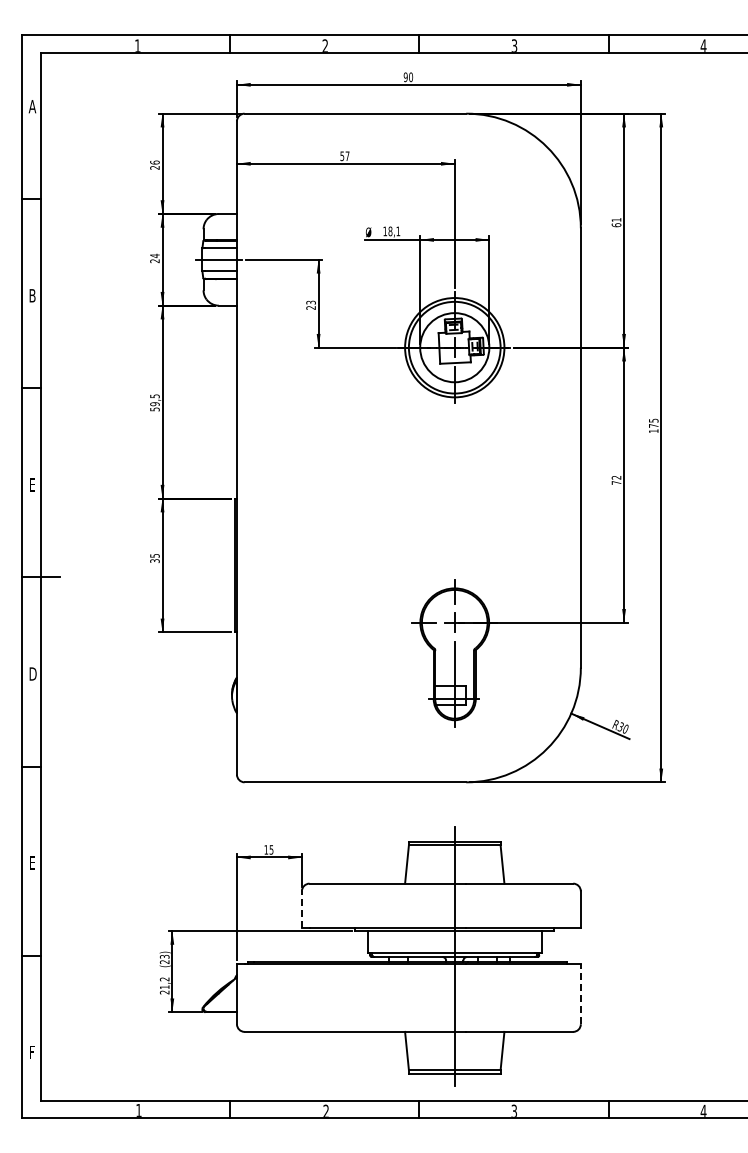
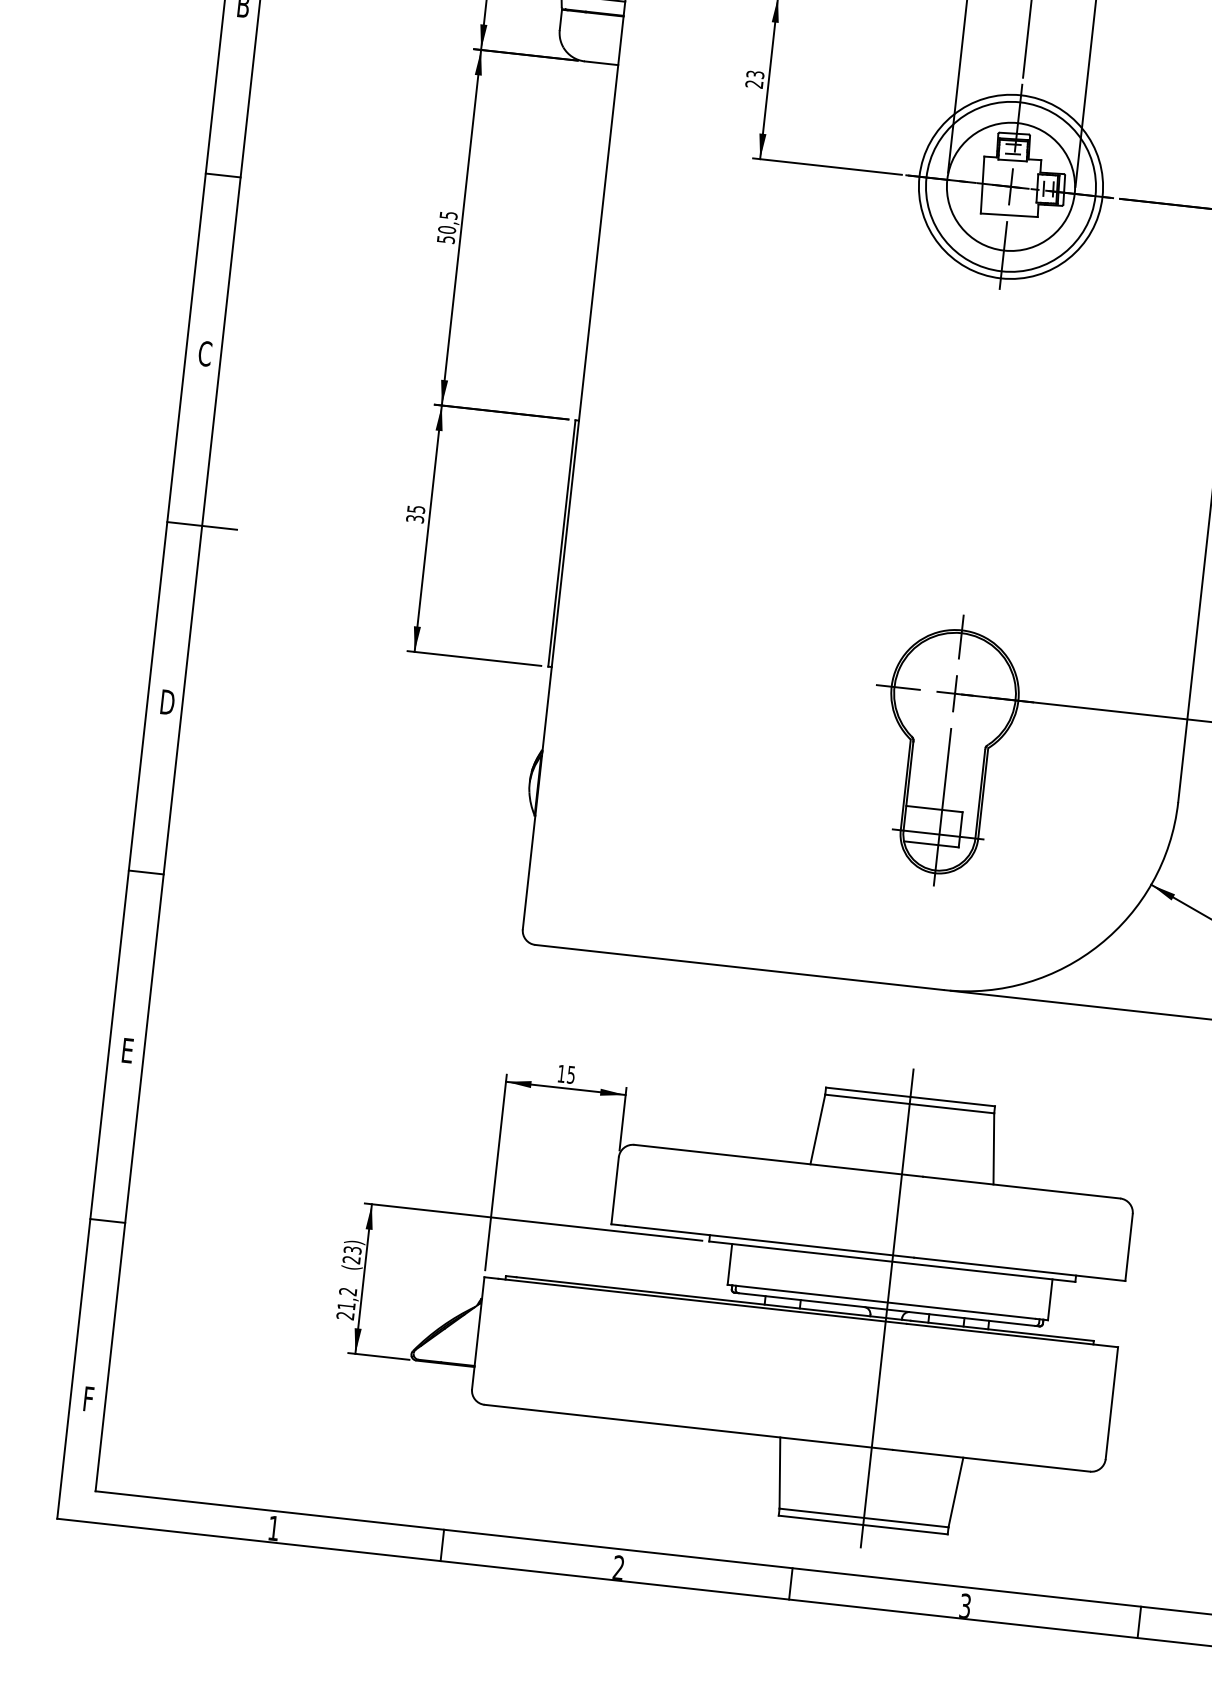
text: (154, 404) -> (446, 230), 59,5 -> 50,5
text: (32, 484) -> (205, 353), E -> C
line: (301, 908) -> (614, 1189), dashed -> solid
line: (580, 993) -> (1111, 1402), dashed -> solid

